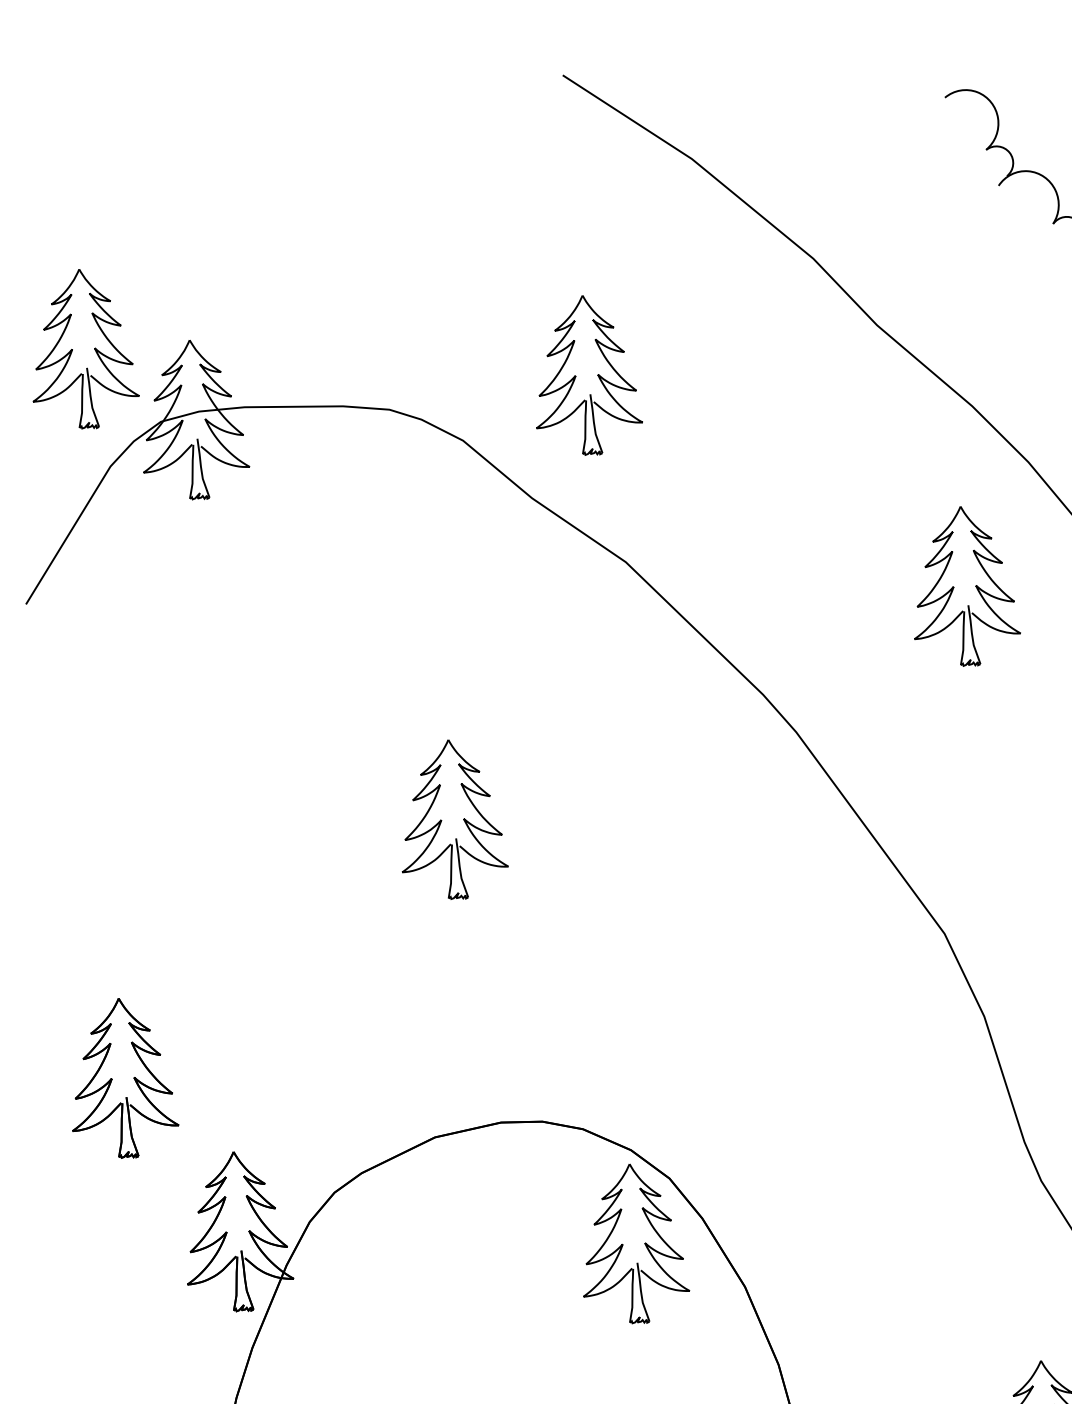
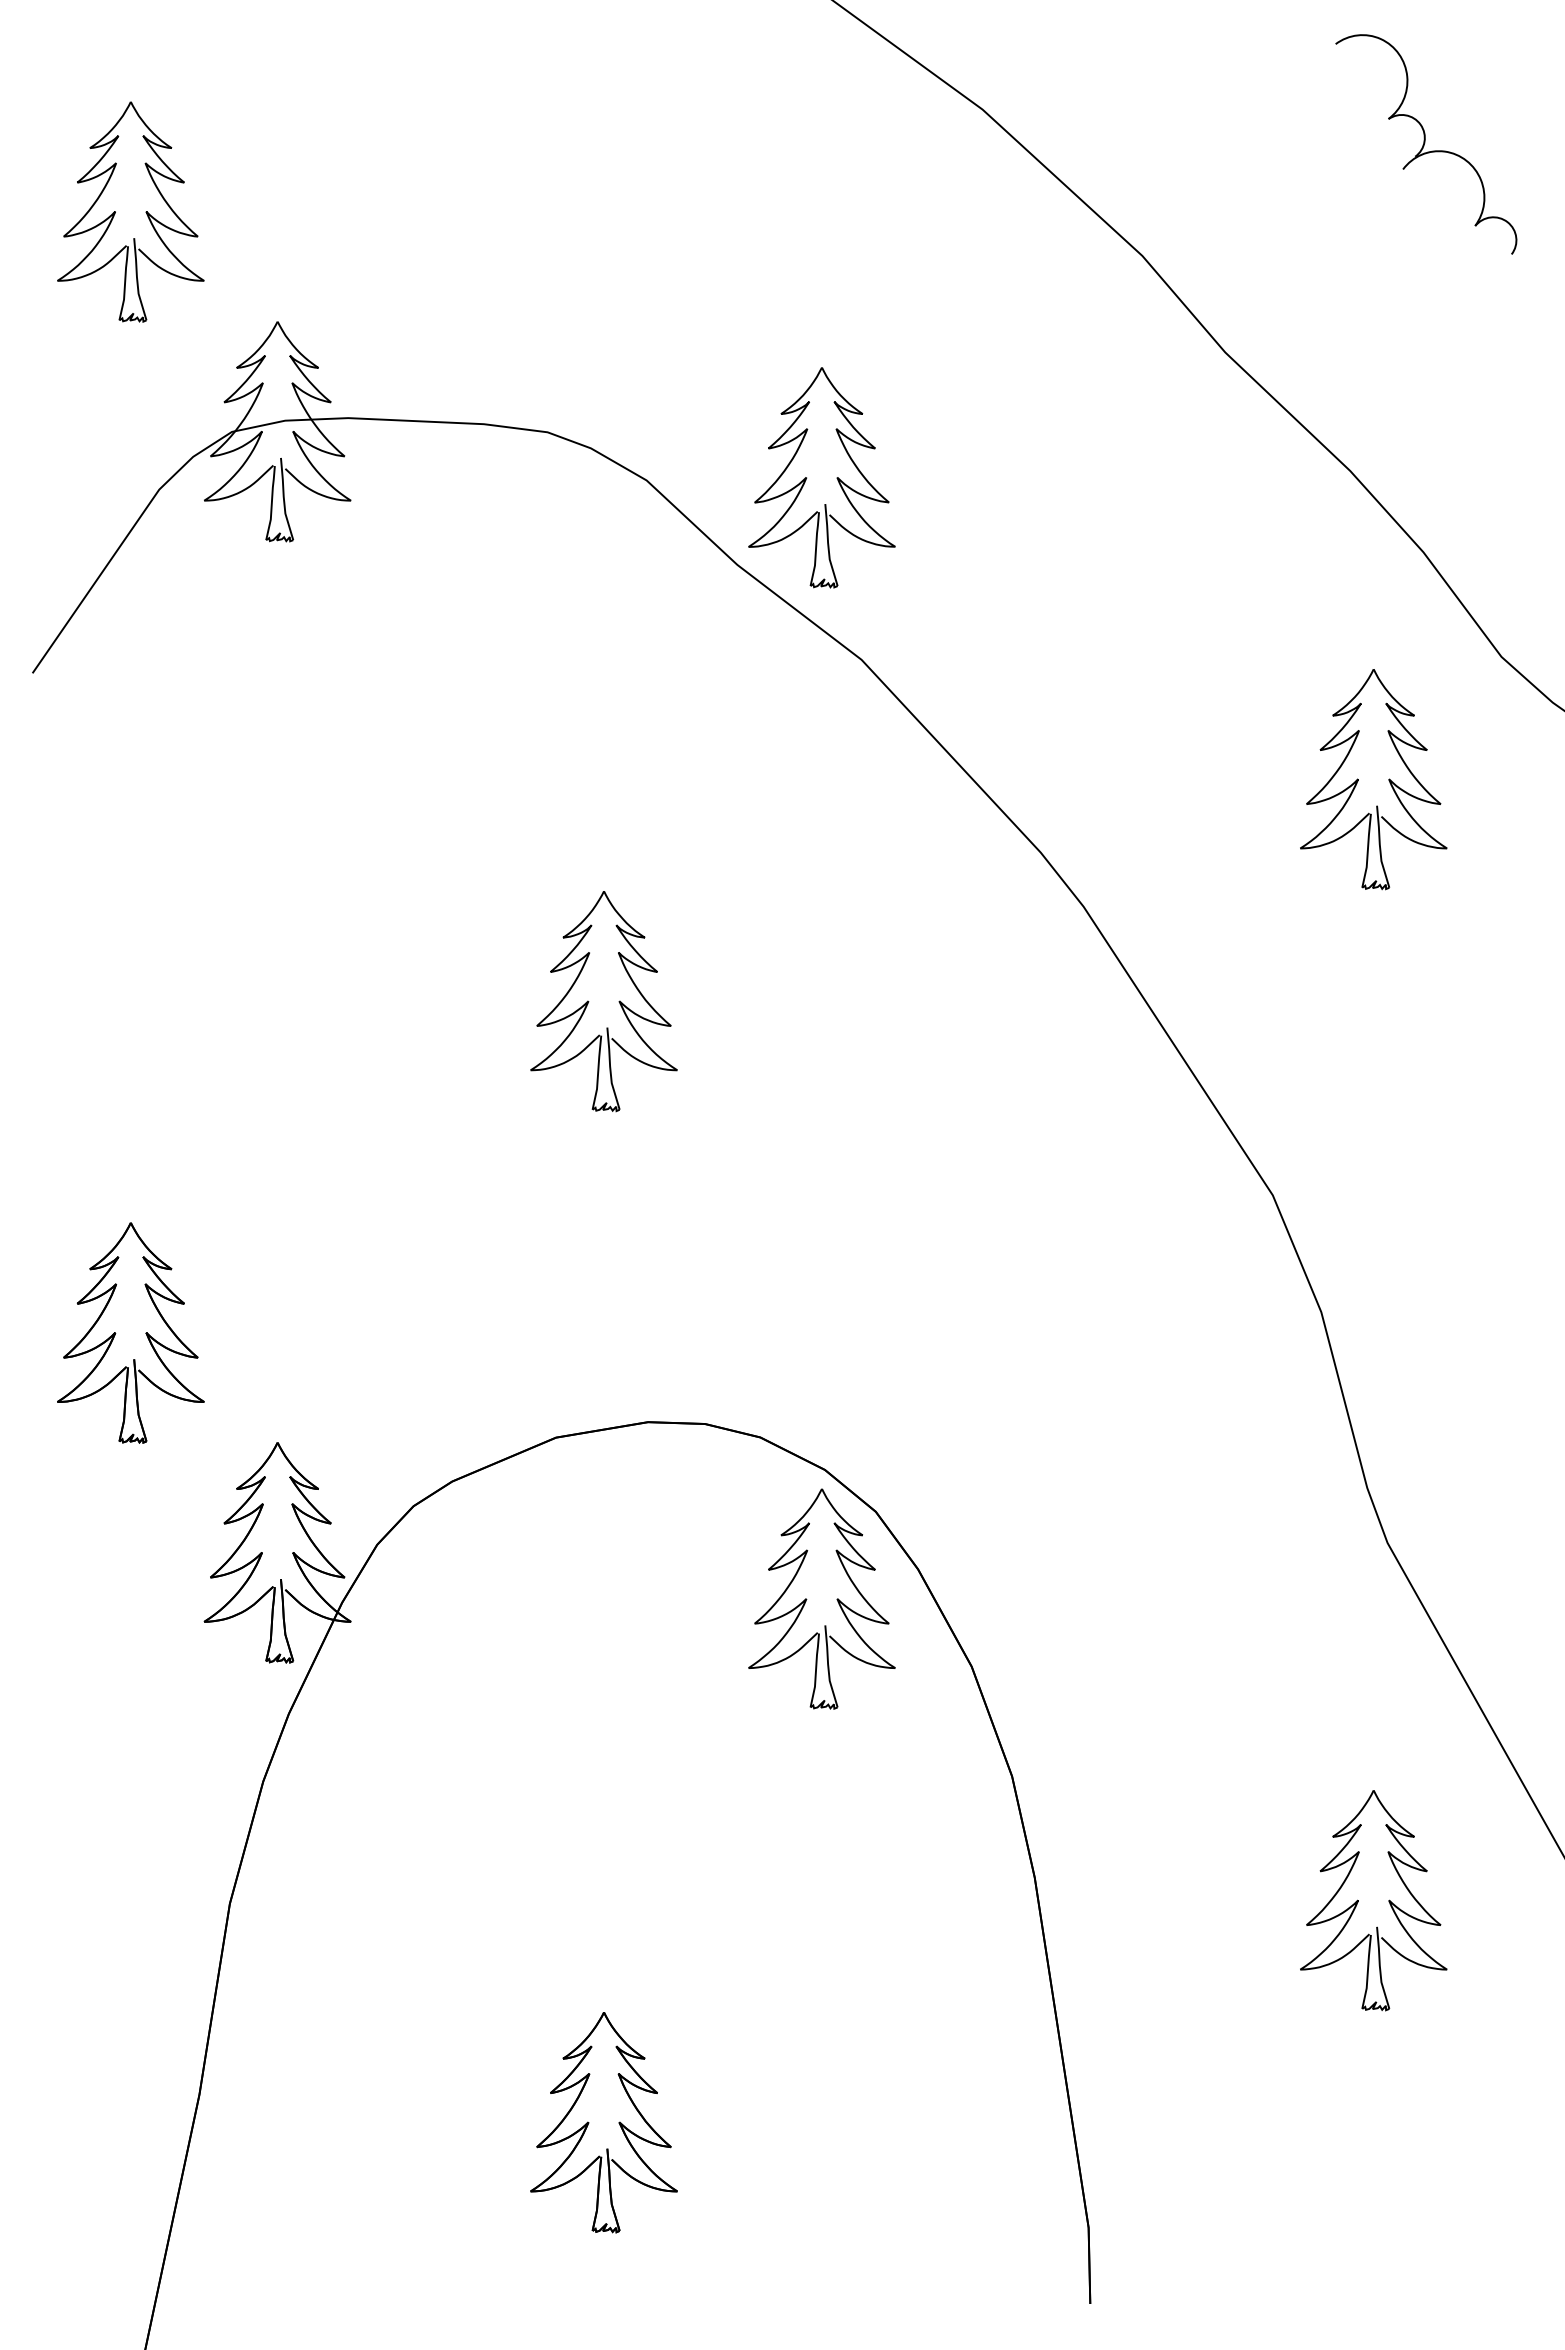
part: (72, 349) -> (115, 211), moved
part: (576, 376) -> (807, 478), moved
part: (953, 587) -> (1358, 779), moved

